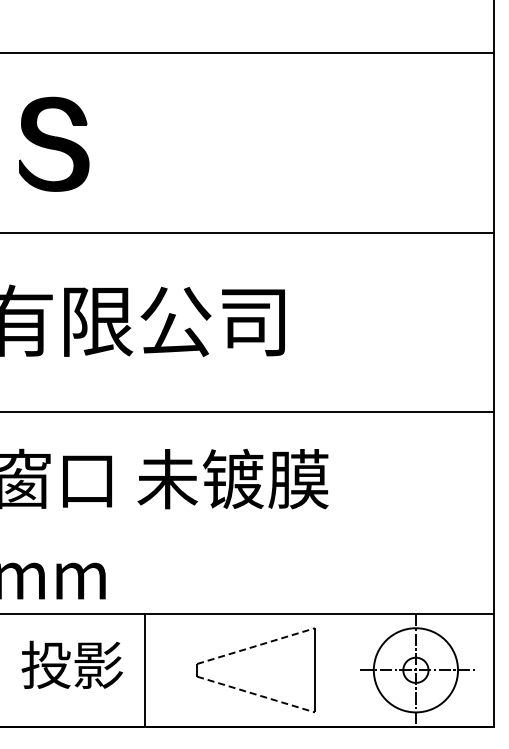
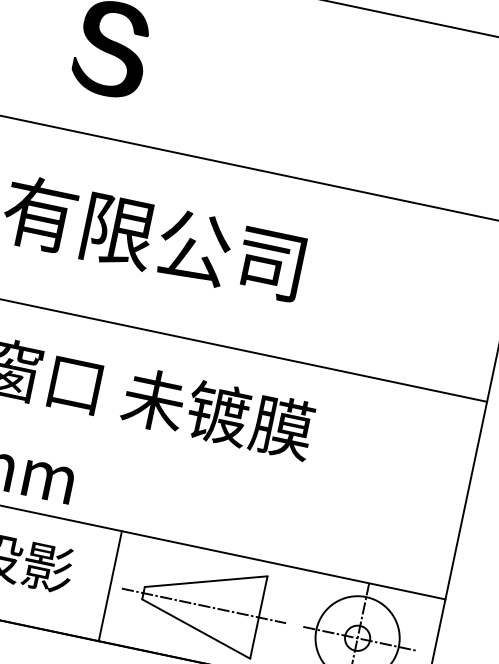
line: (256, 646) -> (206, 582), dashed -> solid
line: (145, 670) -> (110, 586), moved
line: (258, 670) -> (203, 606), added
line: (256, 694) -> (196, 629), dashed -> solid

